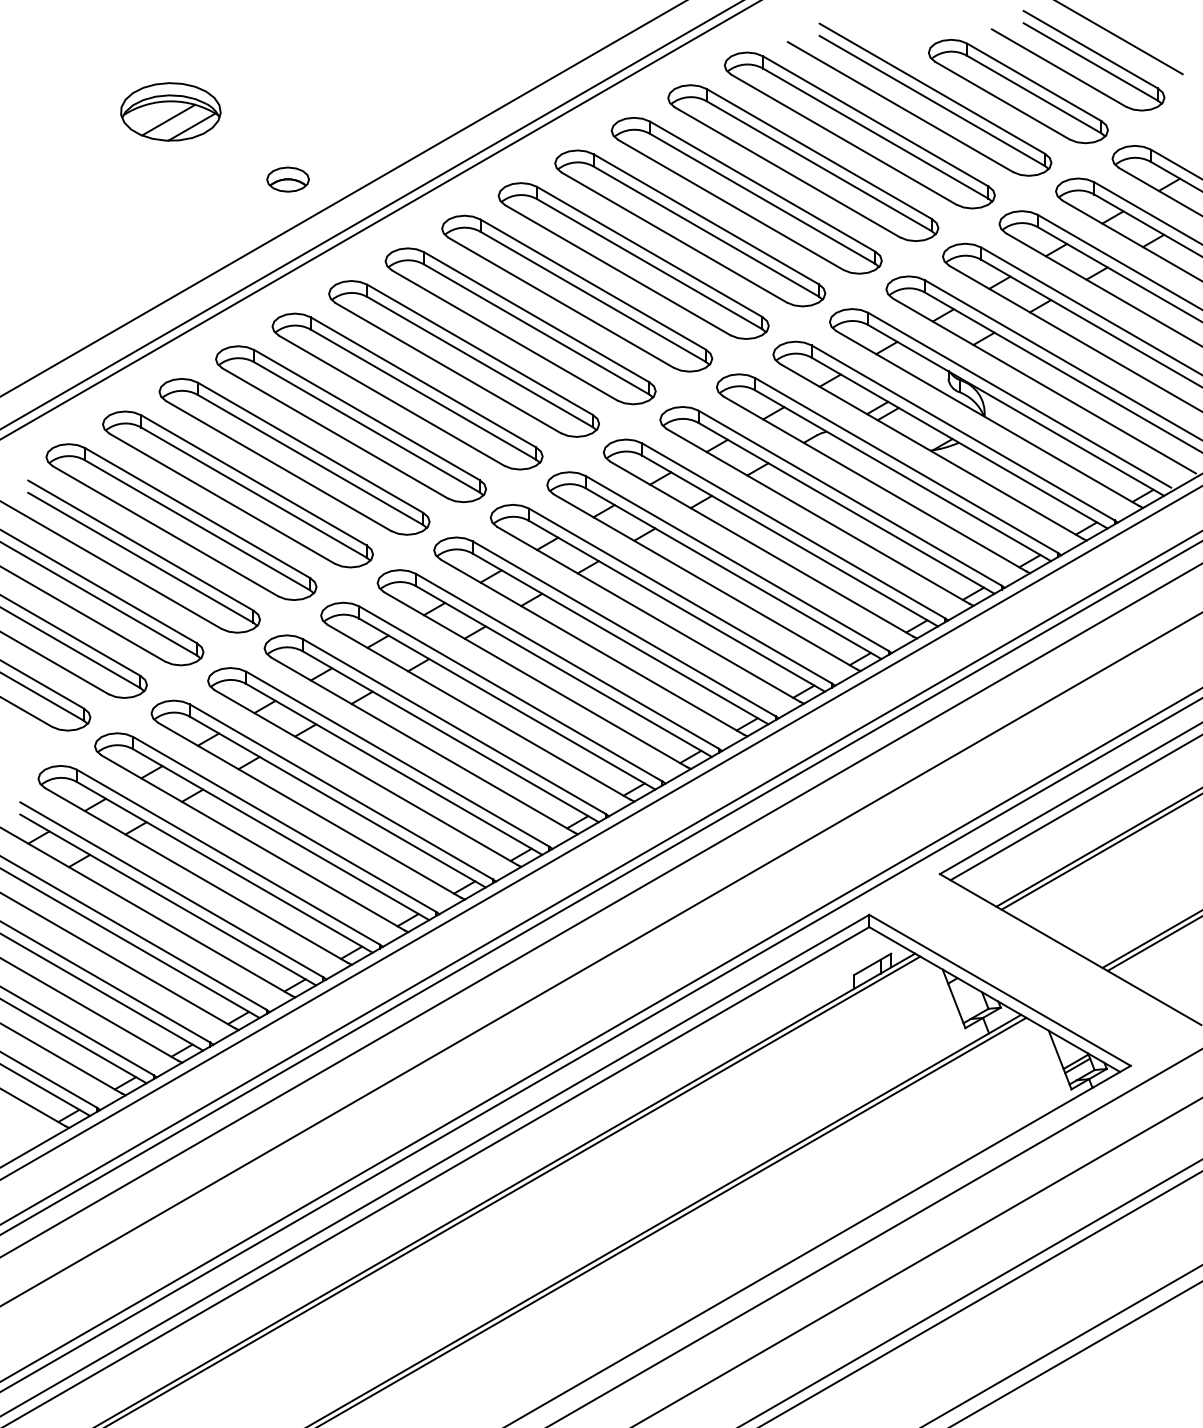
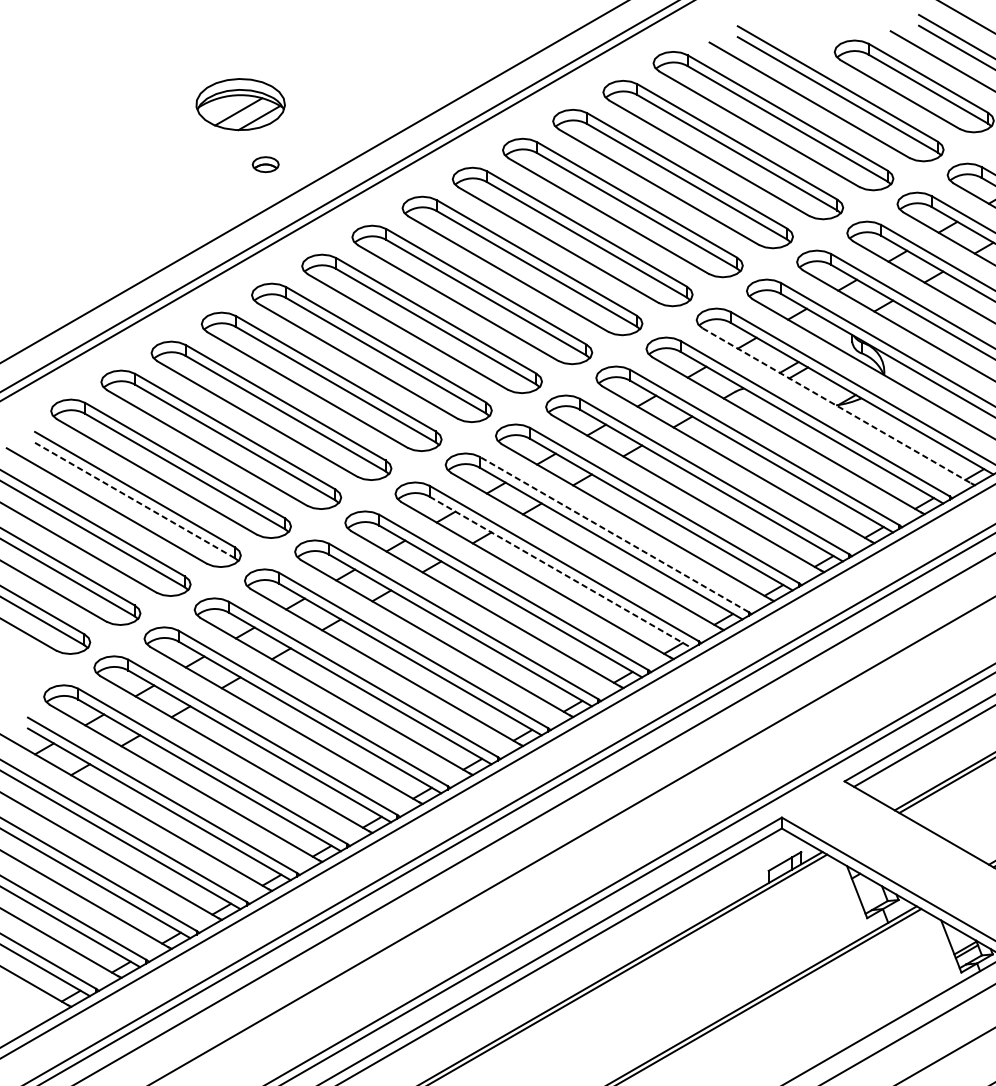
part: (170, 111) -> (240, 104), moved
part: (287, 179) -> (265, 164), size x0.7
line: (931, 451) -> (837, 406), solid -> dashed
line: (141, 558) -> (135, 501), solid -> dashed
line: (680, 596) -> (614, 534), solid -> dashed
line: (620, 638) -> (560, 572), solid -> dashed

